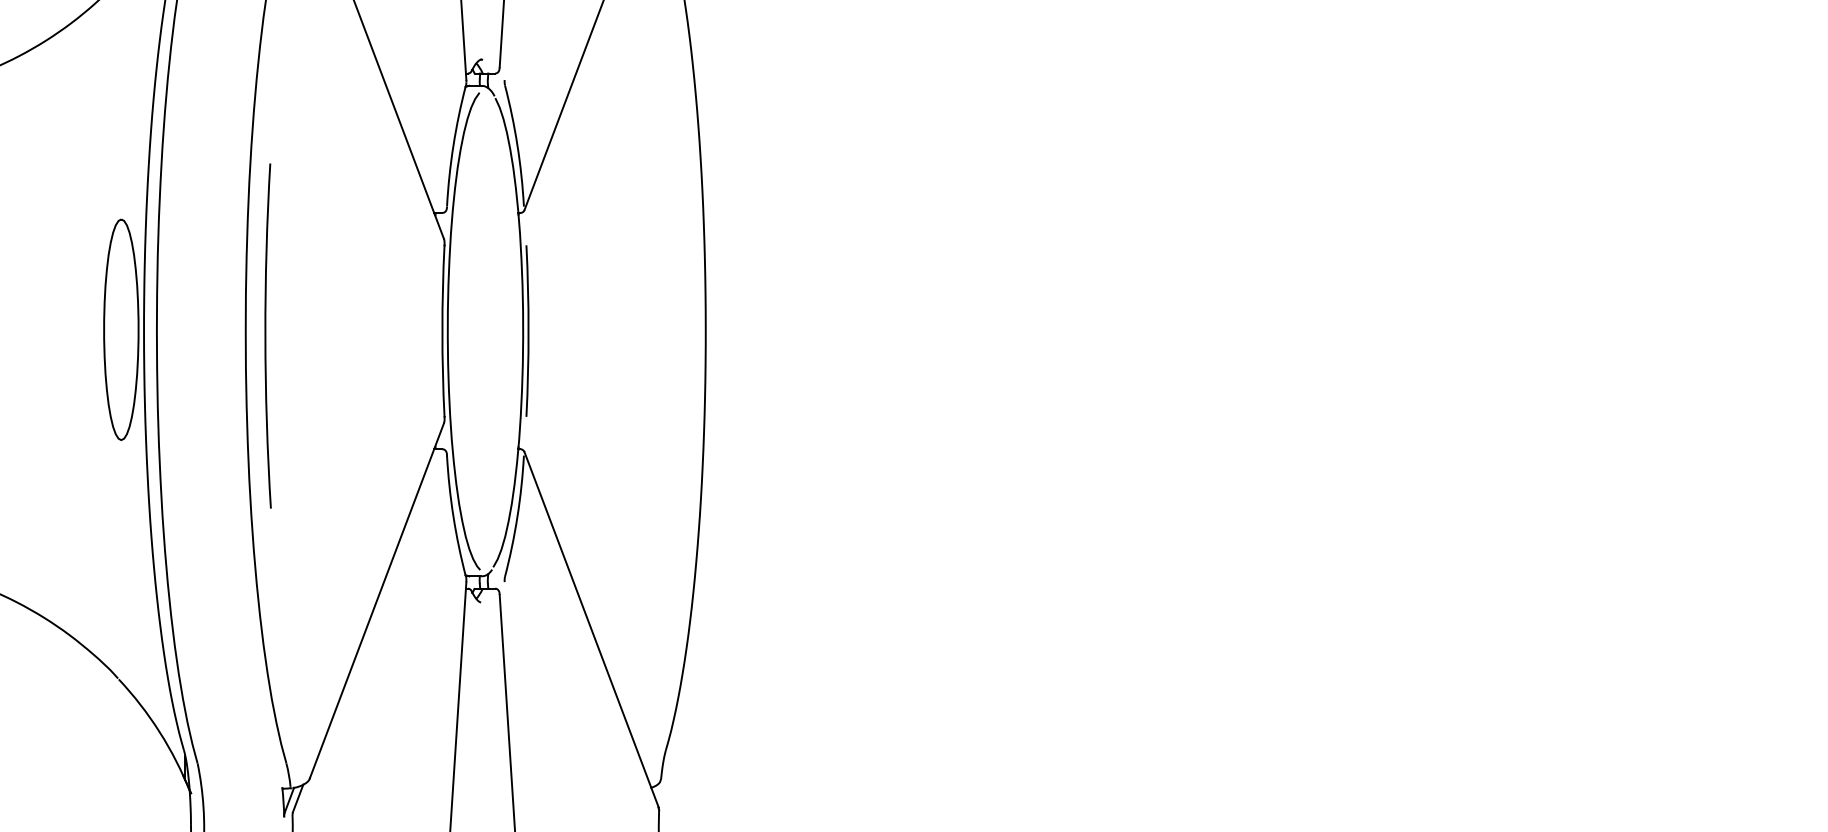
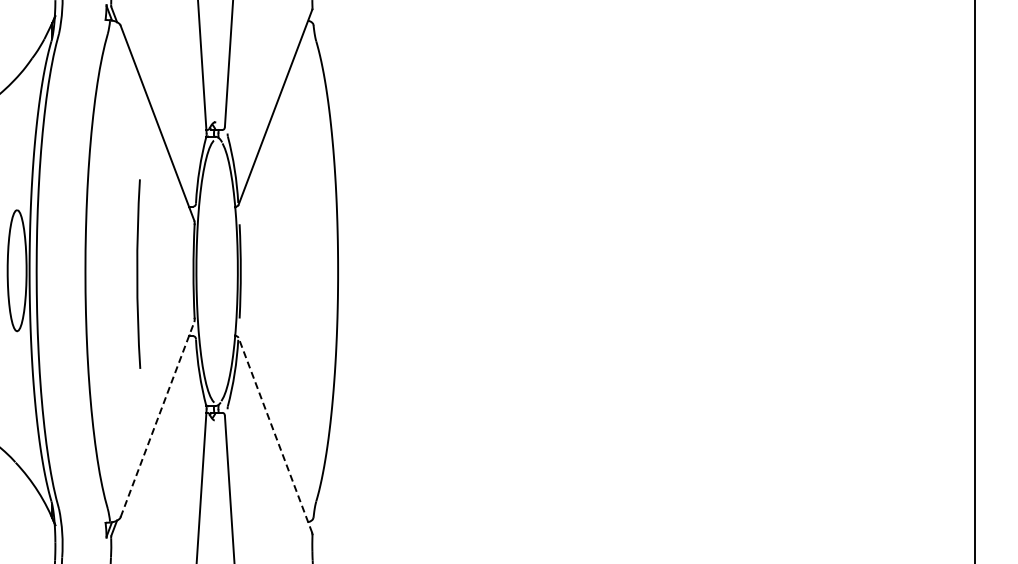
arc: (267, 334) -> (138, 273), moved
line: (376, 600) -> (157, 419), solid -> dashed
line: (591, 628) -> (275, 434), solid -> dashed

